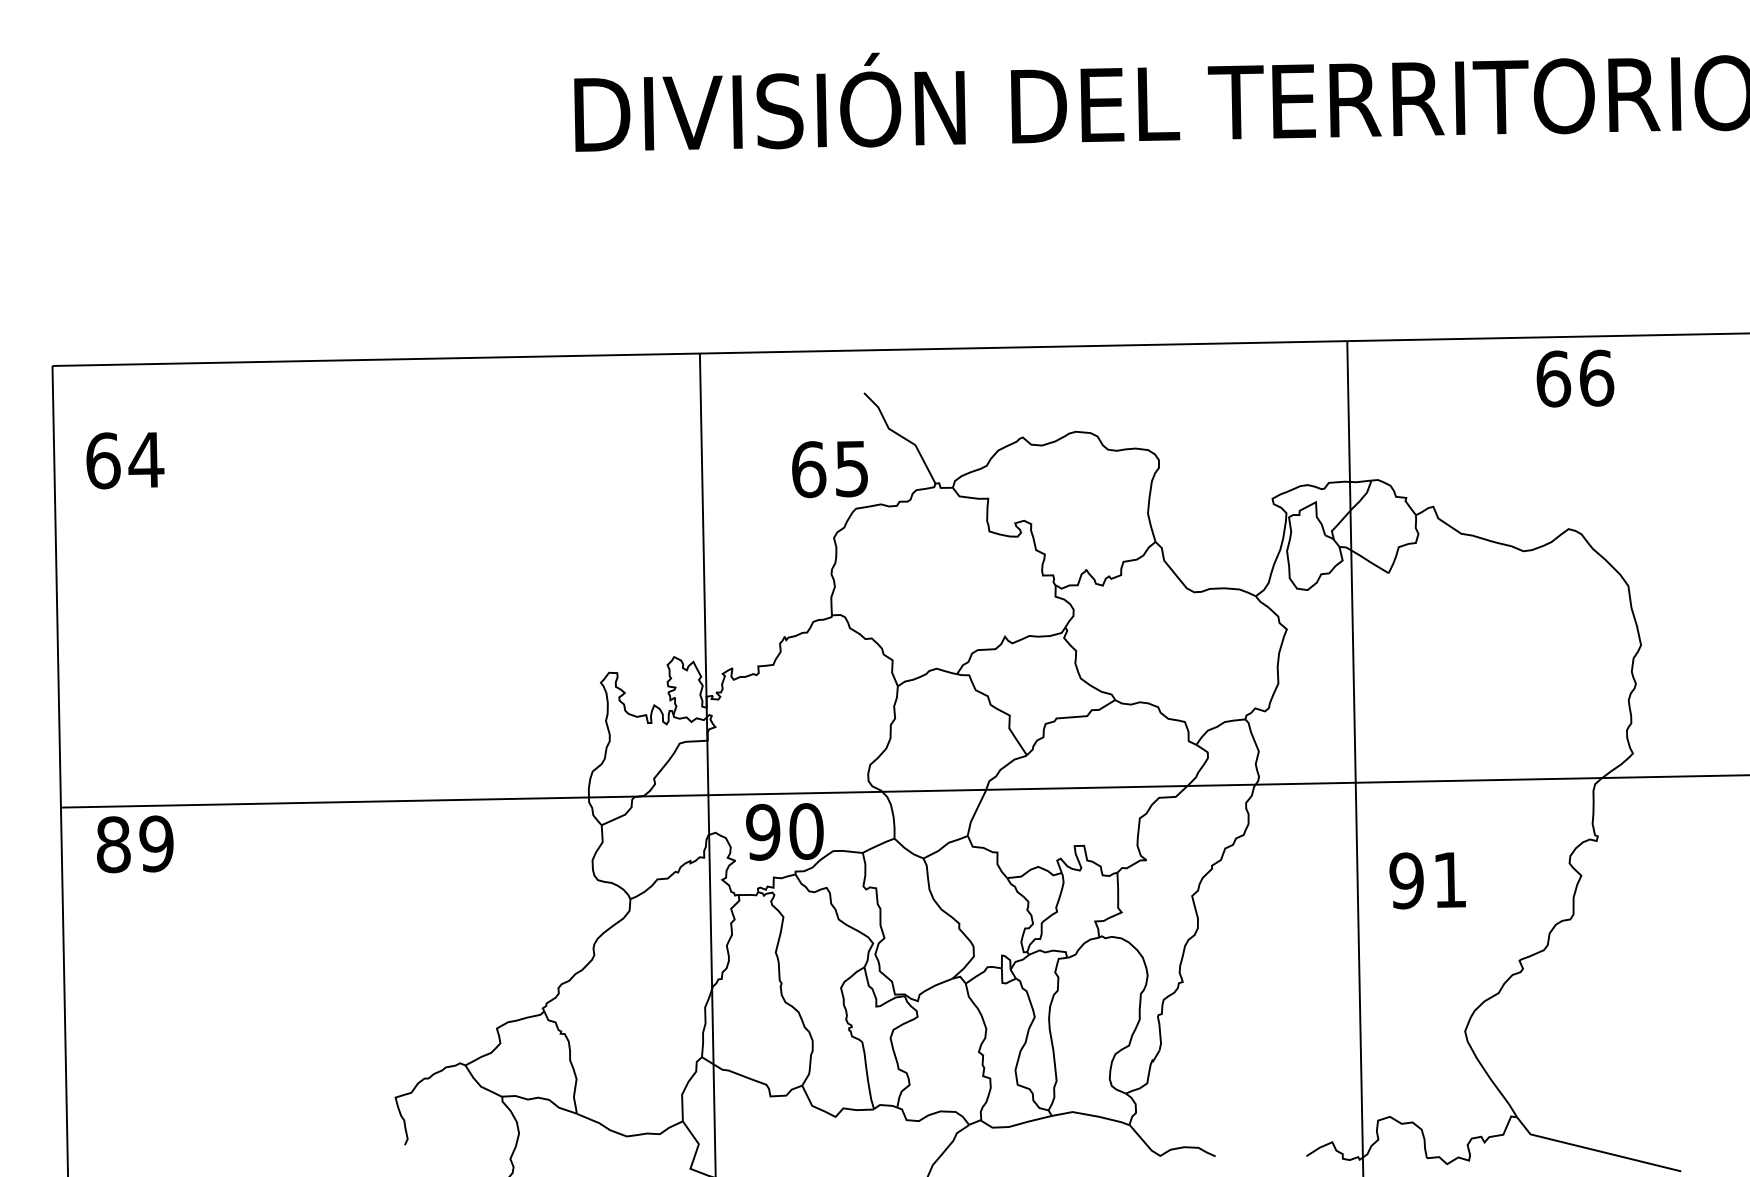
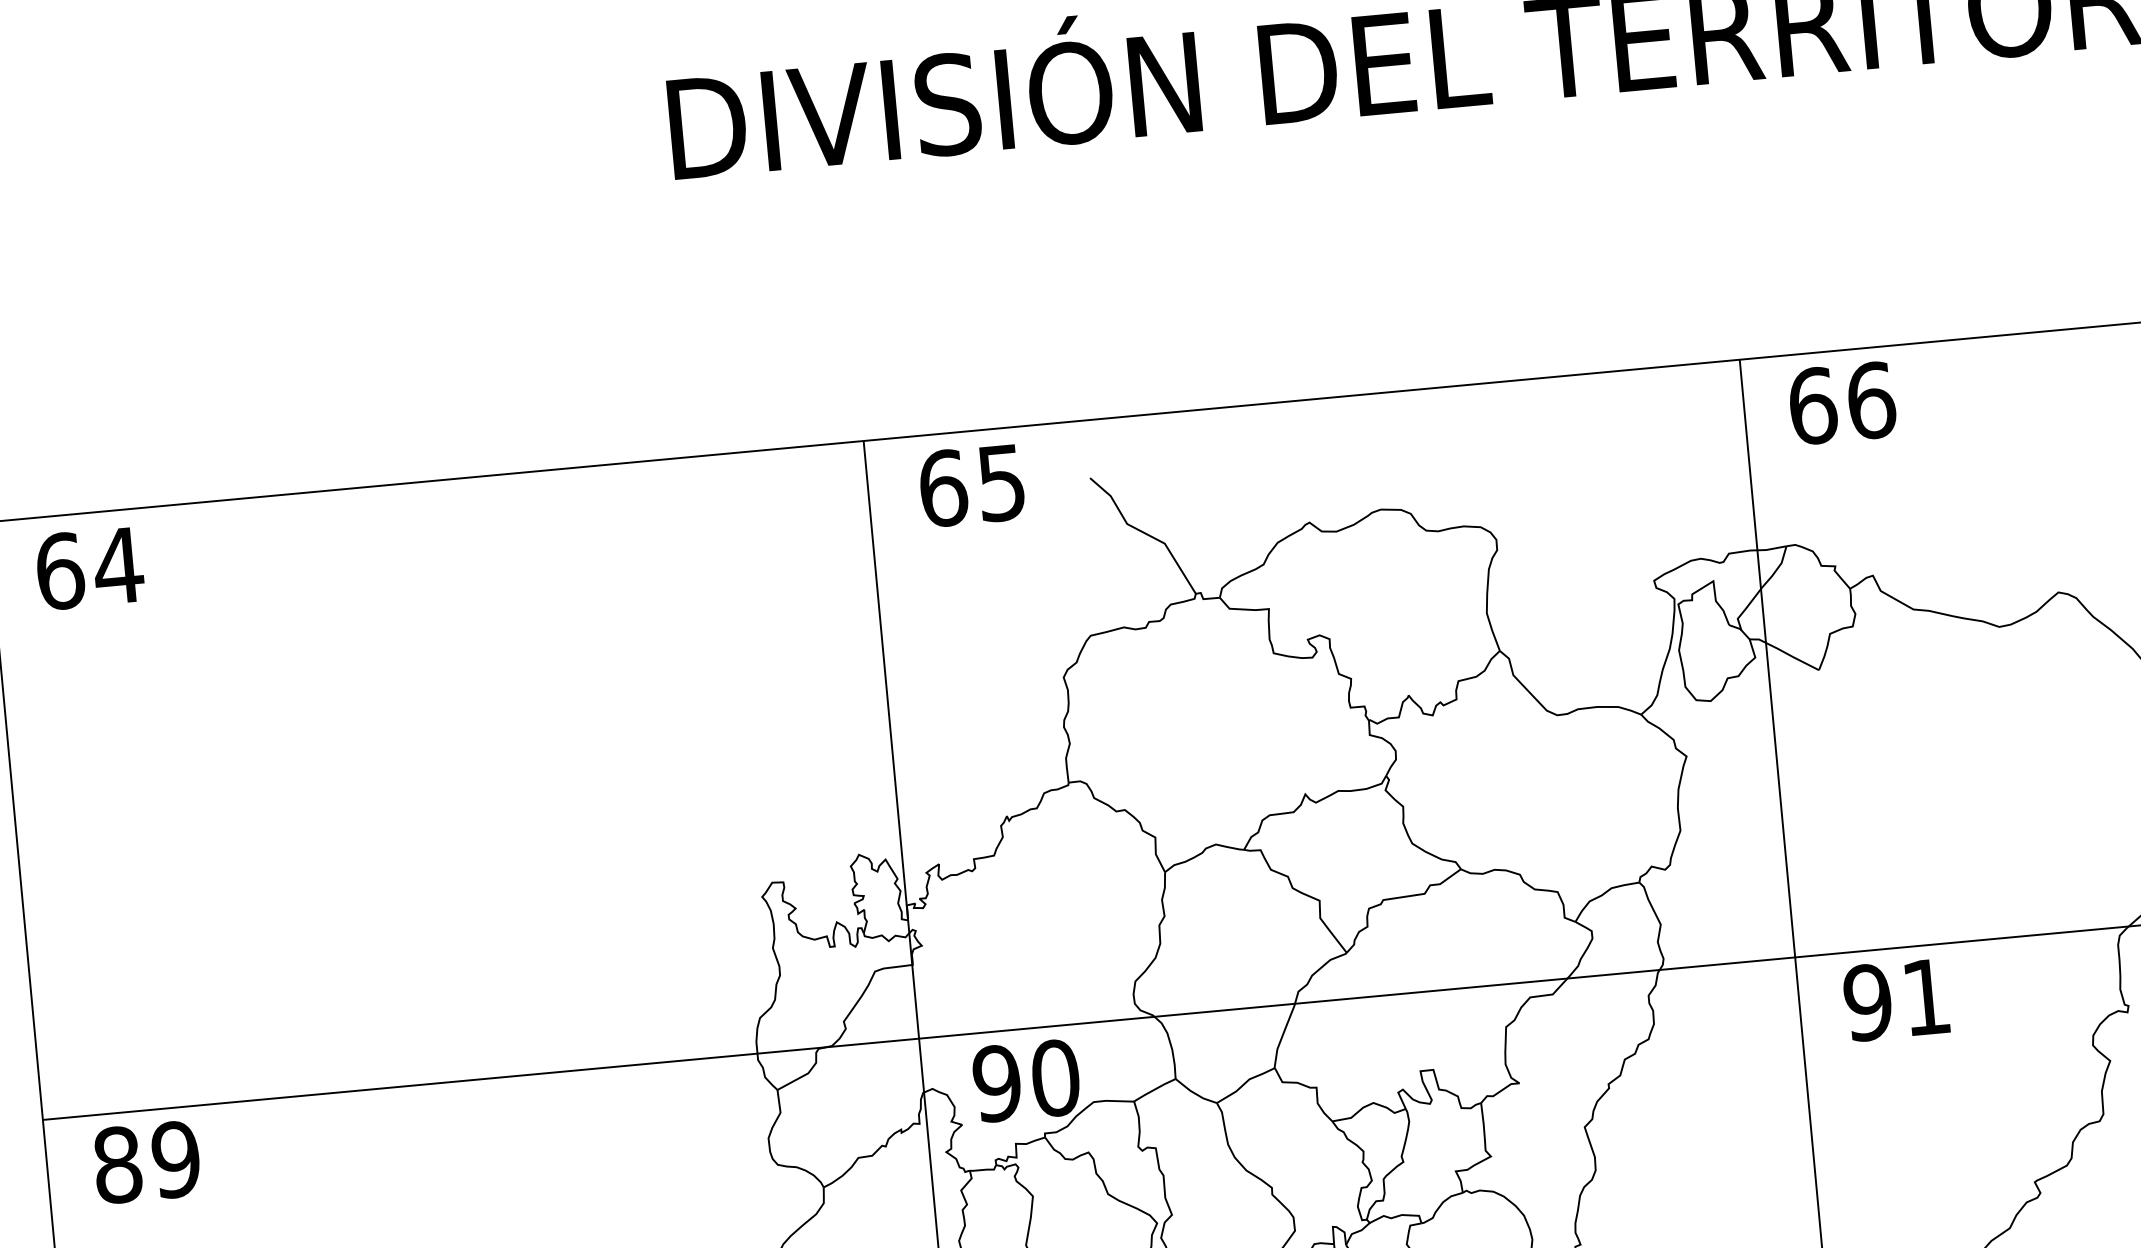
text: (1575, 378) -> (1842, 403), moved
text: (125, 460) -> (90, 568), moved
text: (829, 469) -> (971, 486), moved
text: (1427, 880) -> (1896, 1000), moved

